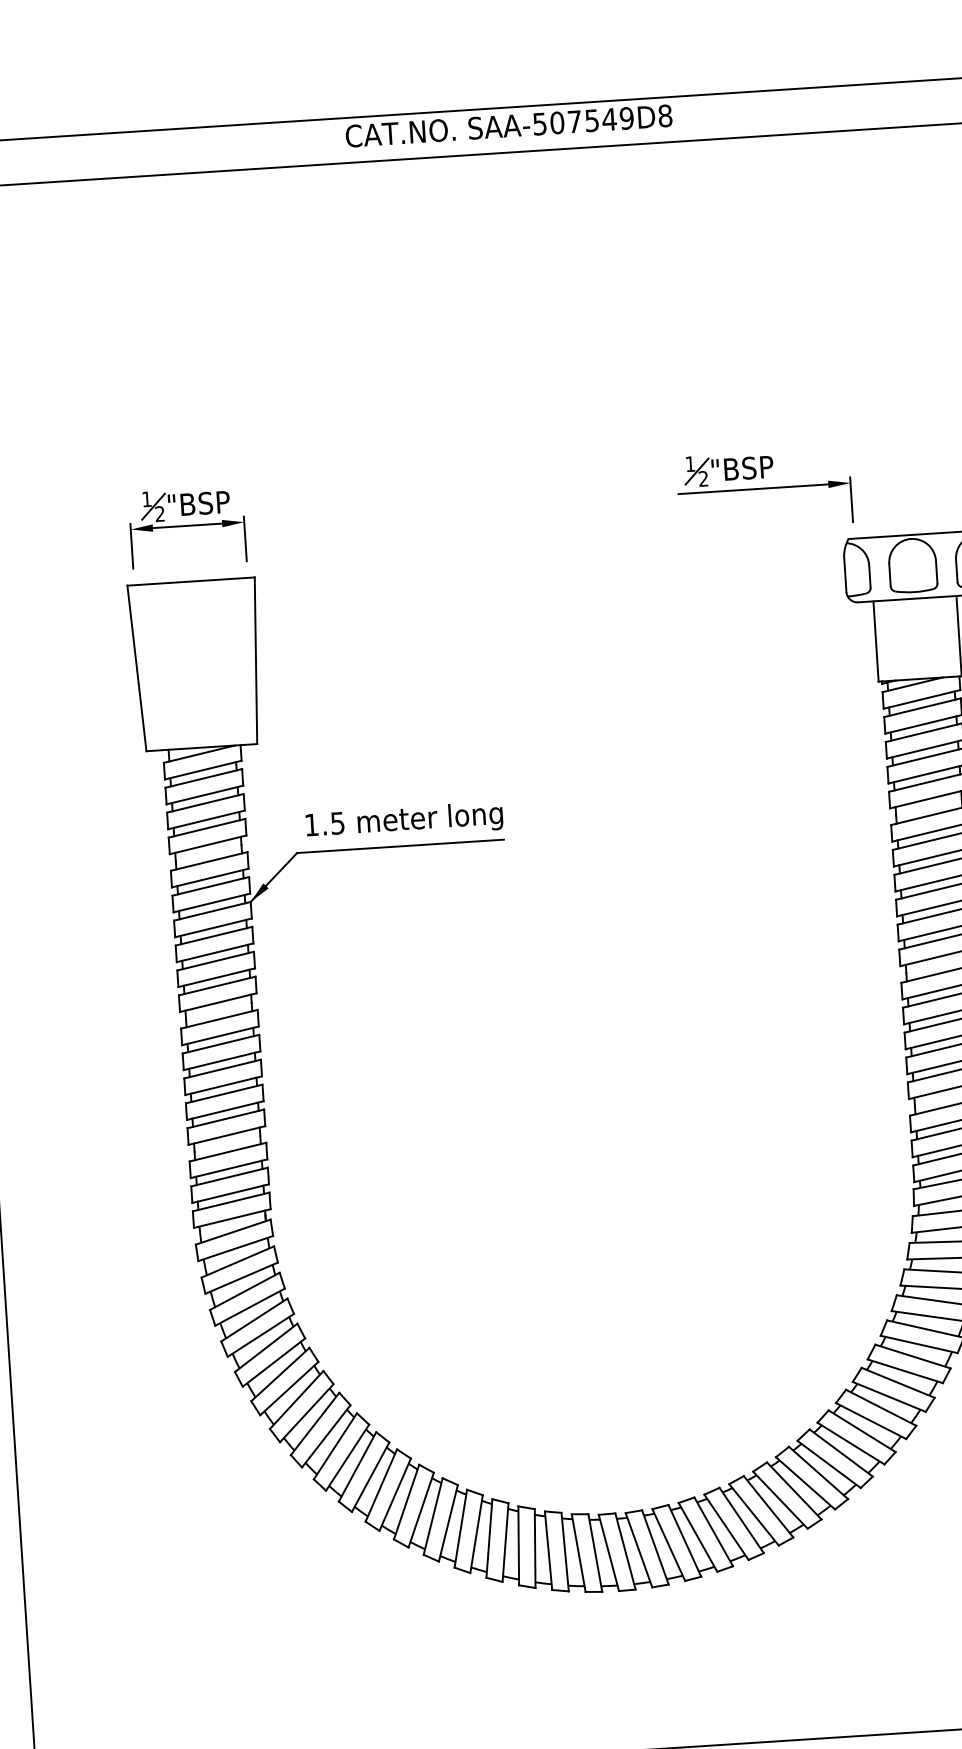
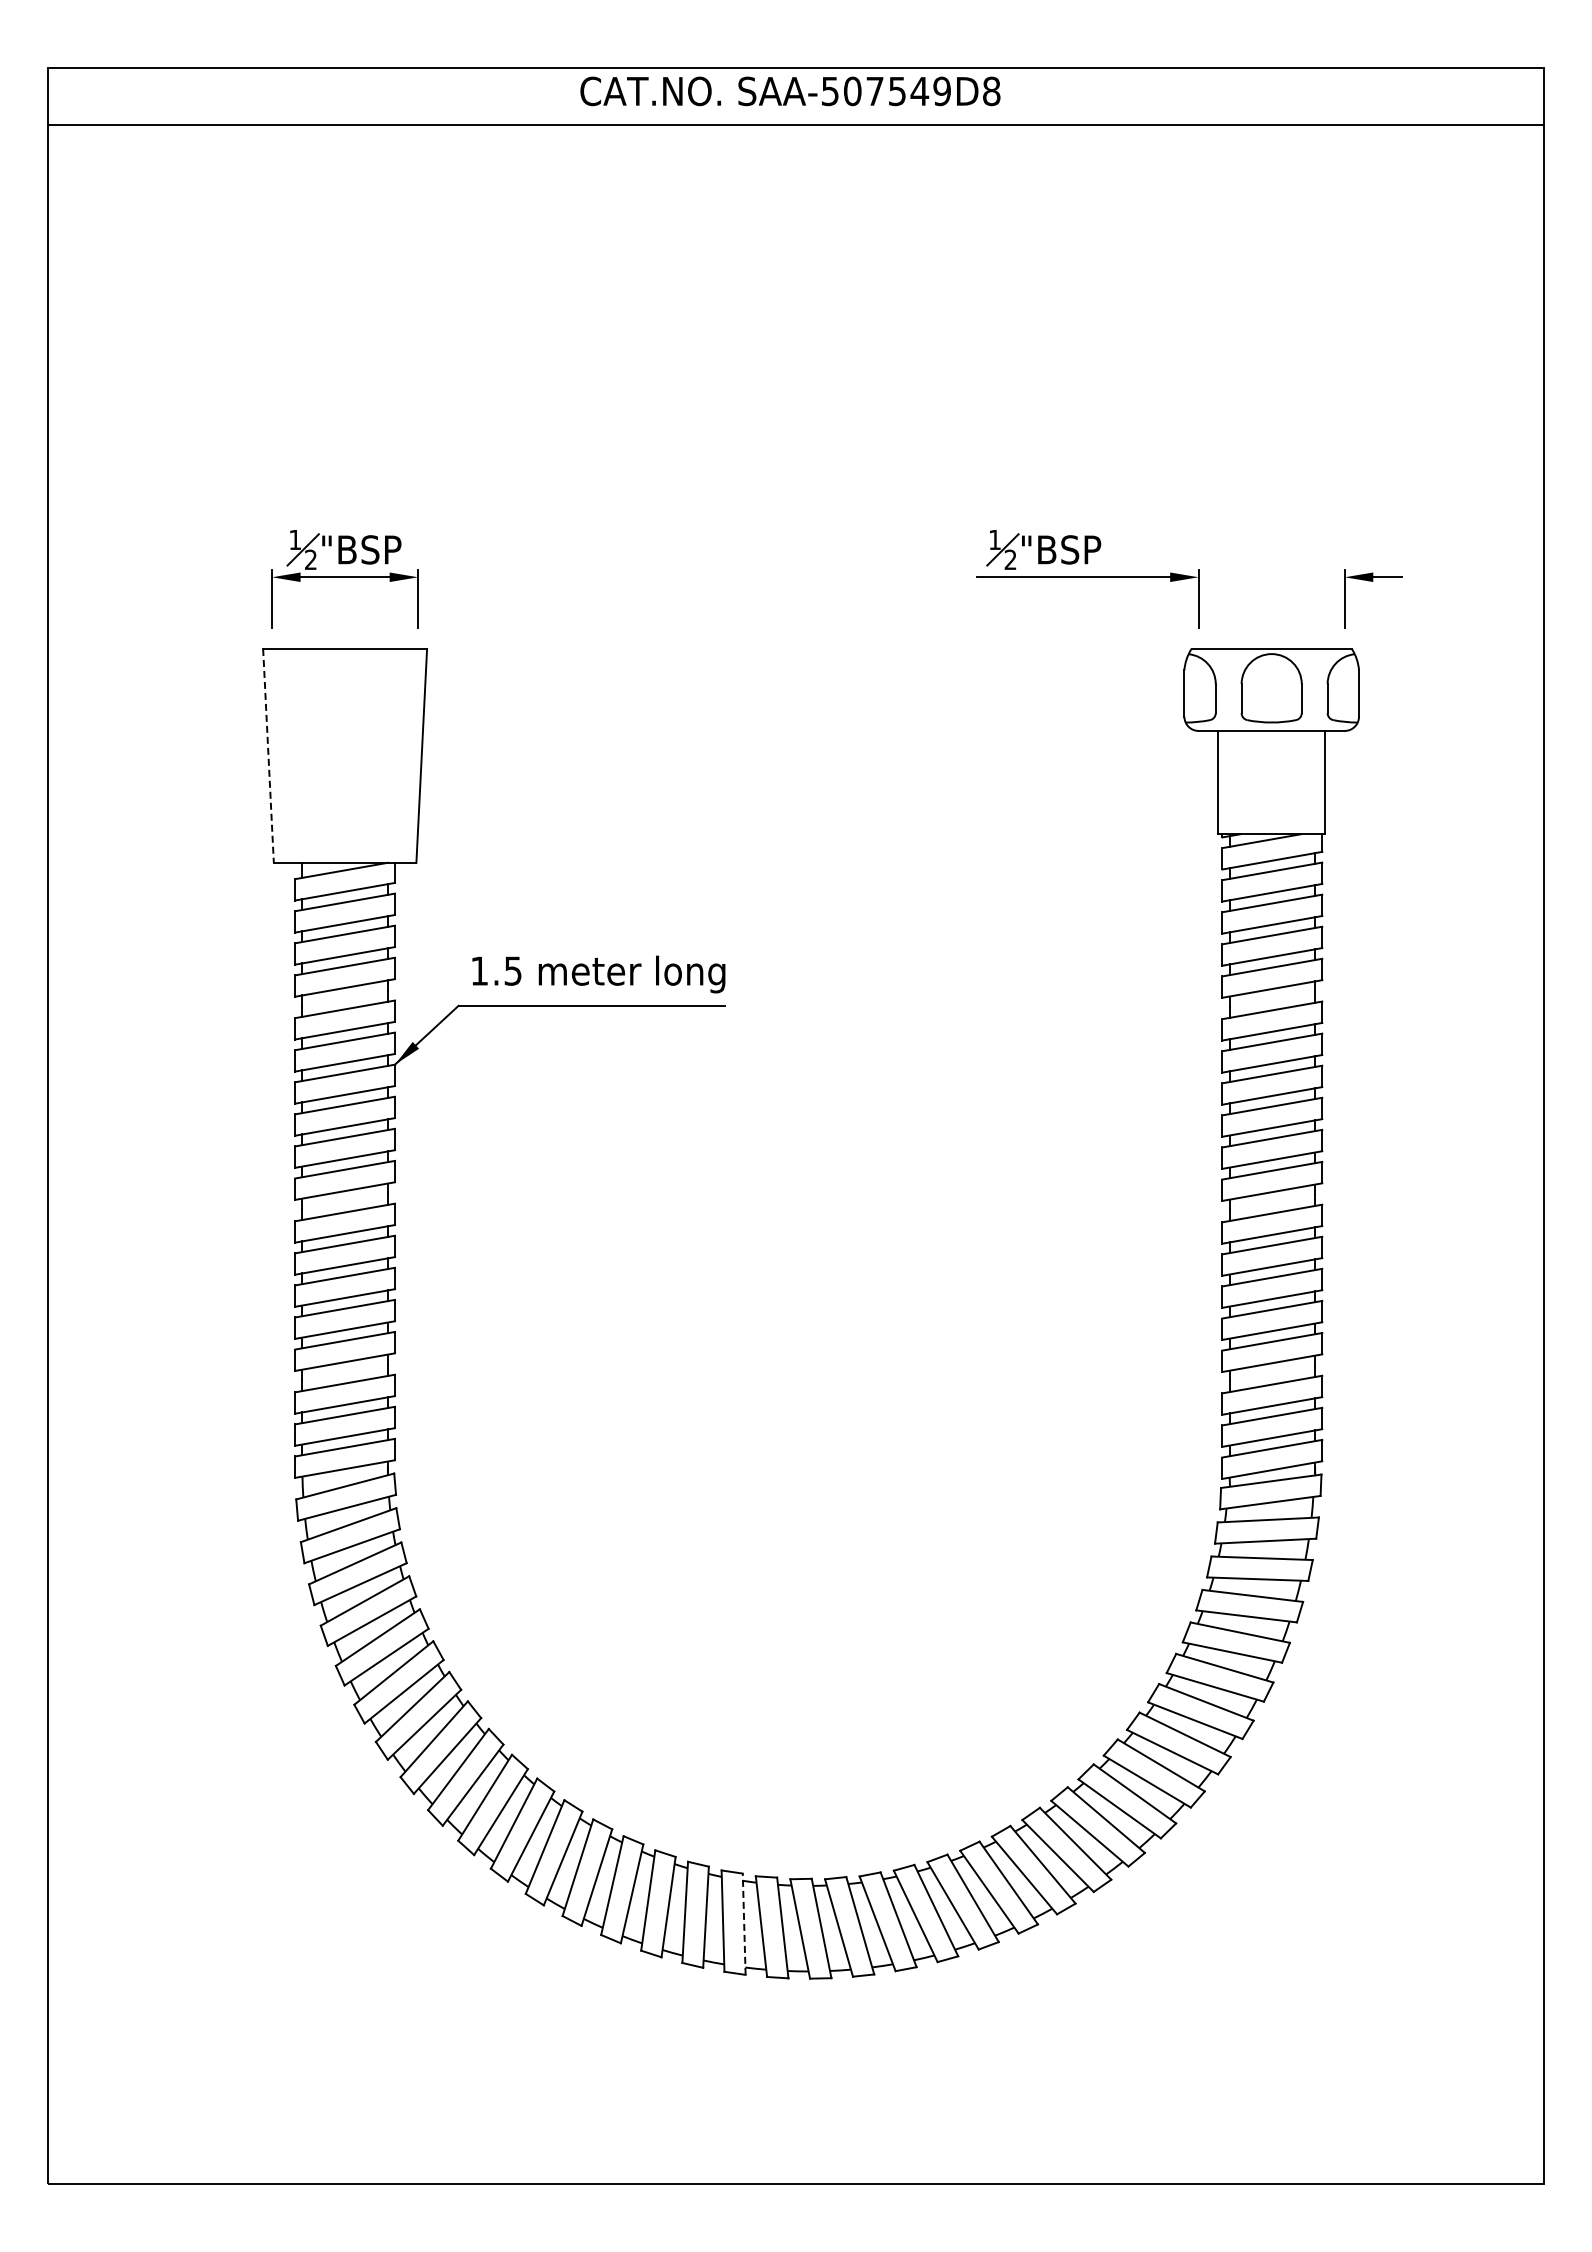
line: (136, 668) -> (268, 756), solid -> dashed
line: (565, 1552) -> (744, 1924), solid -> dashed

